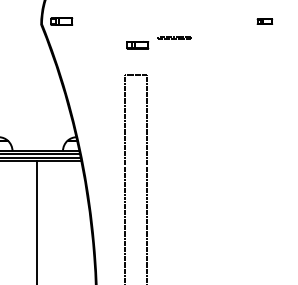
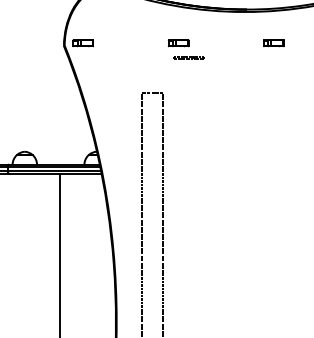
part: (264, 21) -> (273, 43), size x1.43
part: (137, 45) -> (178, 43), moved

